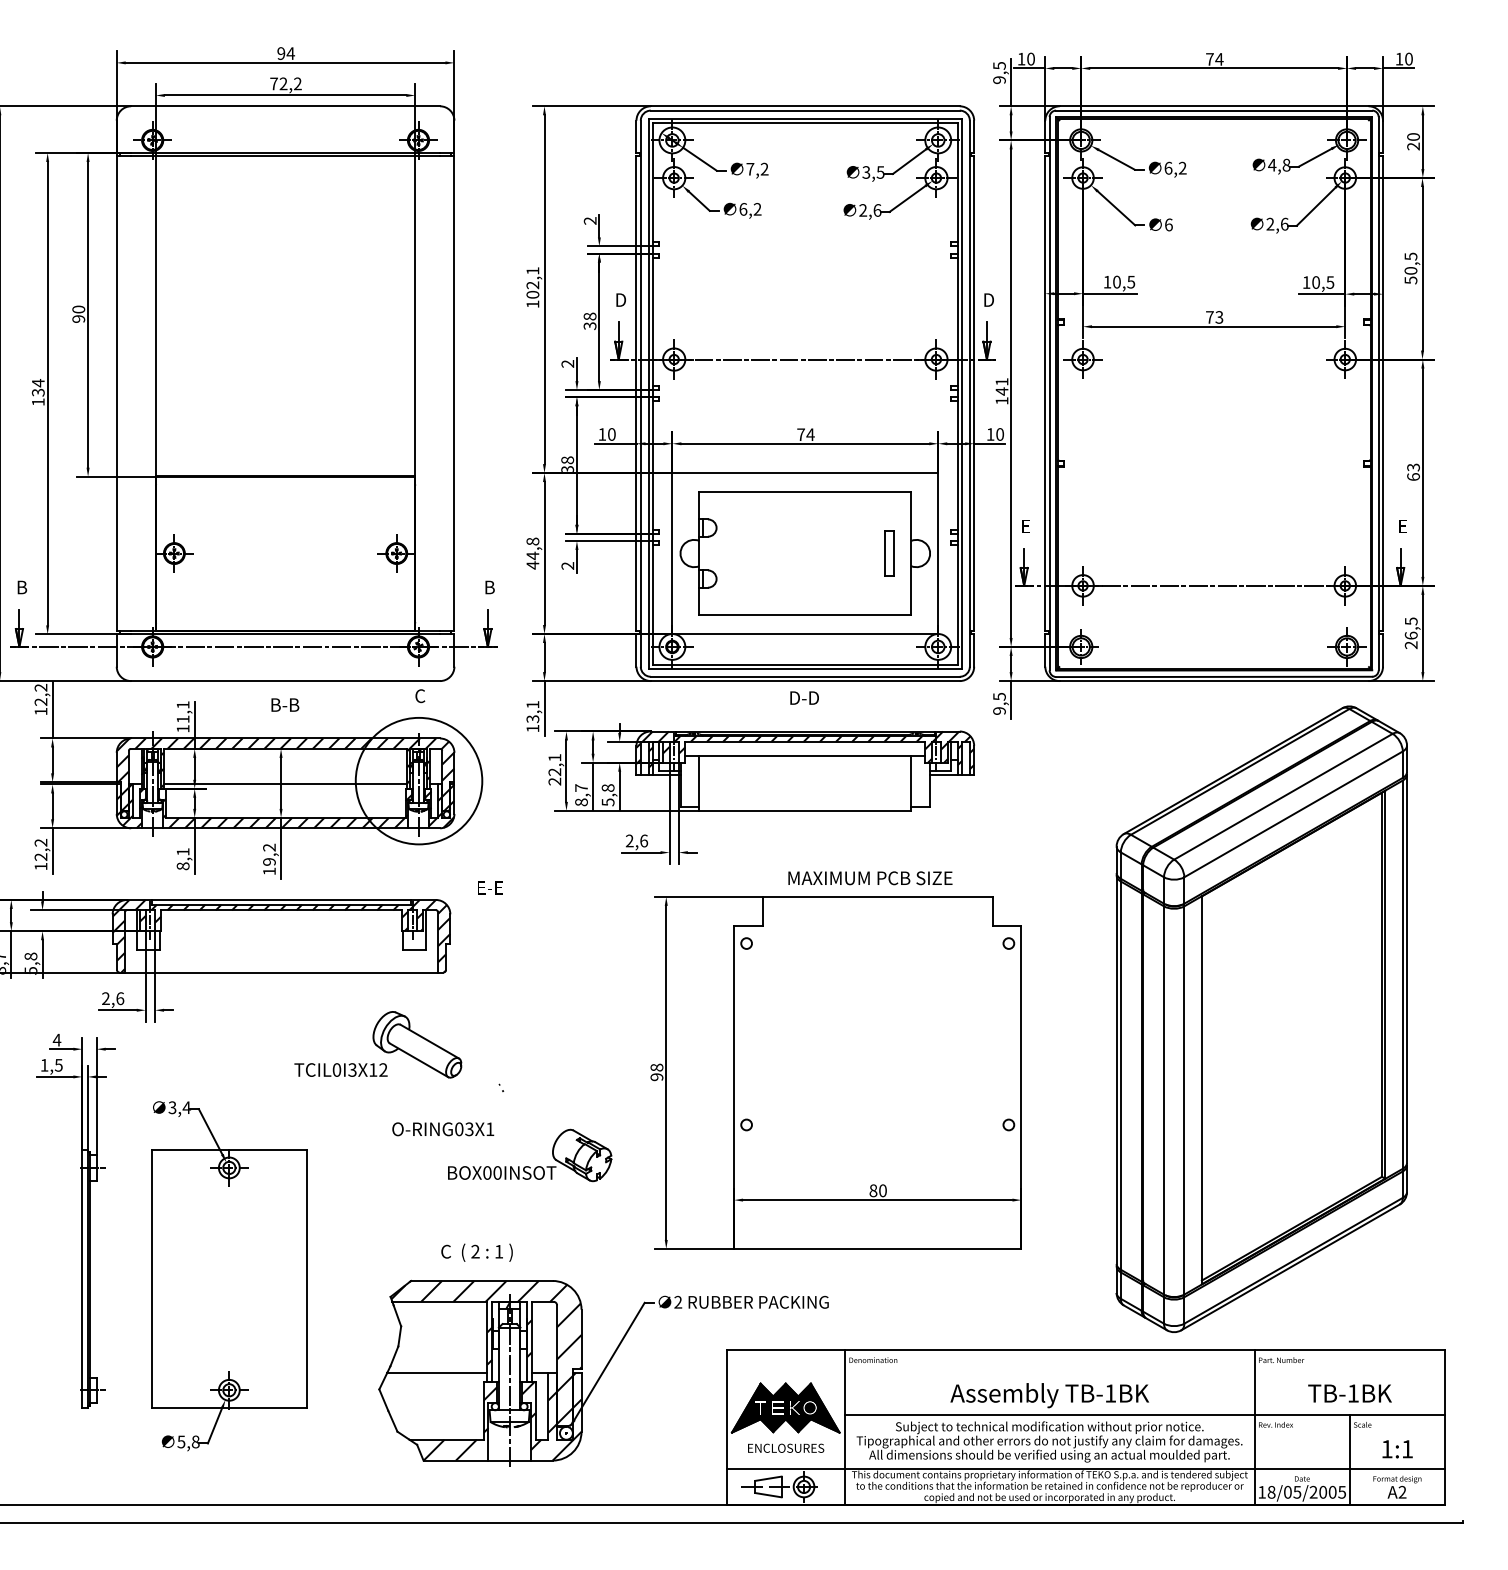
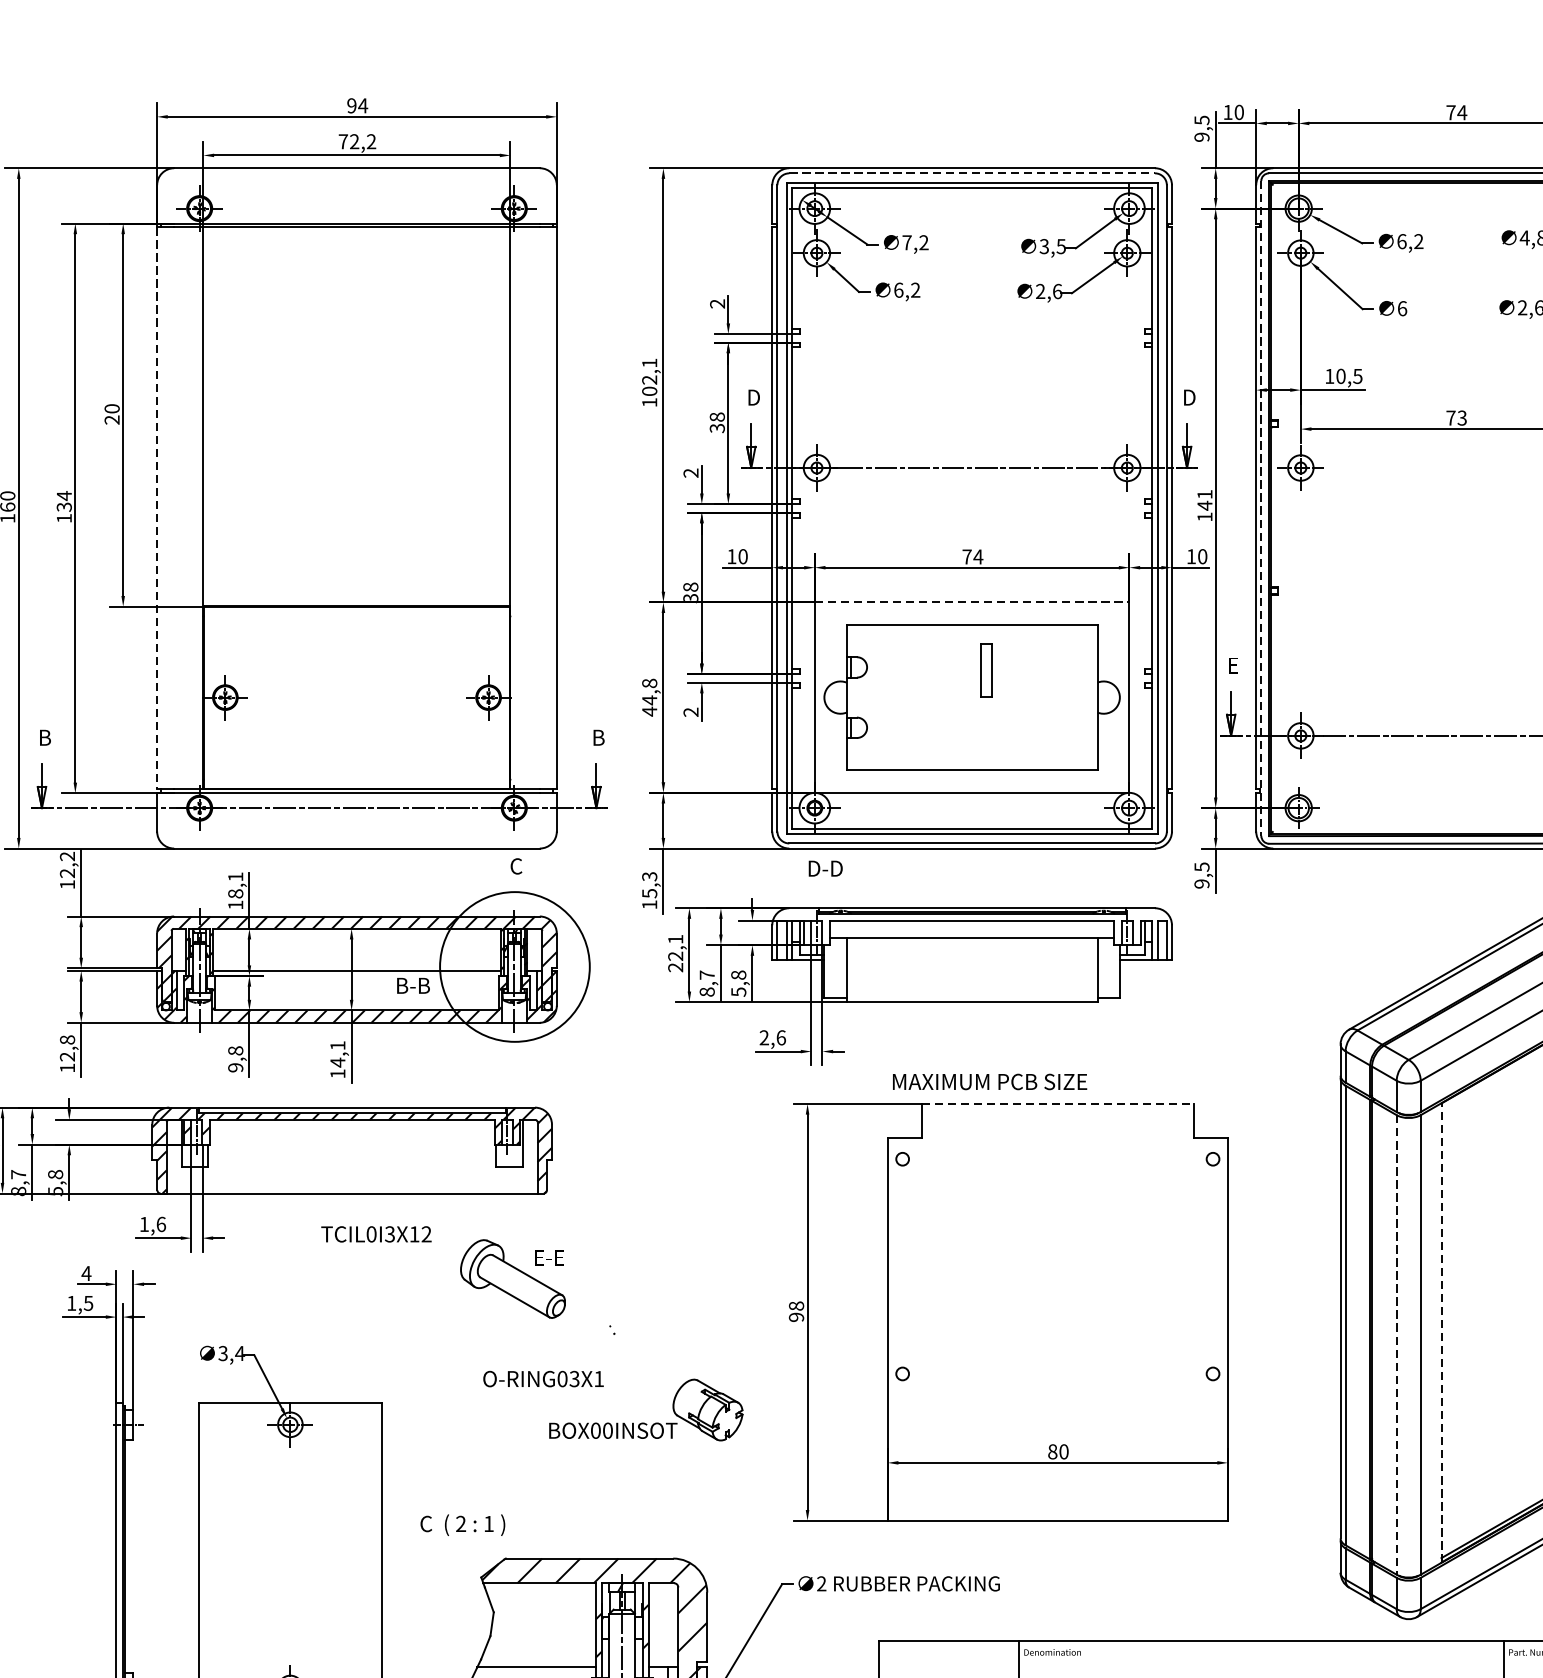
line: (805, 110) -> (972, 173), solid -> dashed
text: (79, 318) -> (113, 419), 90 -> 20
line: (1049, 393) -> (1261, 508), solid -> dashed
line: (116, 394) -> (156, 509), solid -> dashed
line: (805, 473) -> (972, 602), solid -> dashed
part: (889, 553) -> (986, 670), moved
text: (804, 697) -> (825, 867), moved
text: (285, 704) -> (413, 985), moved
text: (532, 711) -> (649, 884), 13,1 -> 15,3
text: (182, 719) -> (234, 894), 11,1 -> 18,1
hatch: (805, 750) -> (972, 930), removed
text: (40, 842) -> (66, 1039), 12,2 -> 12,8
text: (269, 854) -> (337, 1053), 19,2 -> 14,1
text: (182, 859) -> (234, 1059), 8,1 -> 9,8
text: (870, 878) -> (990, 1082), moved
text: (490, 887) -> (549, 1257), moved
line: (877, 896) -> (1057, 1103), solid -> dashed
text: (105, 998) -> (143, 1224), 2,6 -> 1,6
text: (340, 1069) -> (375, 1233), moved
line: (1201, 1090) -> (1441, 1333), solid -> dashed
line: (1164, 1100) -> (1397, 1344), solid -> dashed
text: (476, 1252) -> (462, 1524), moved

